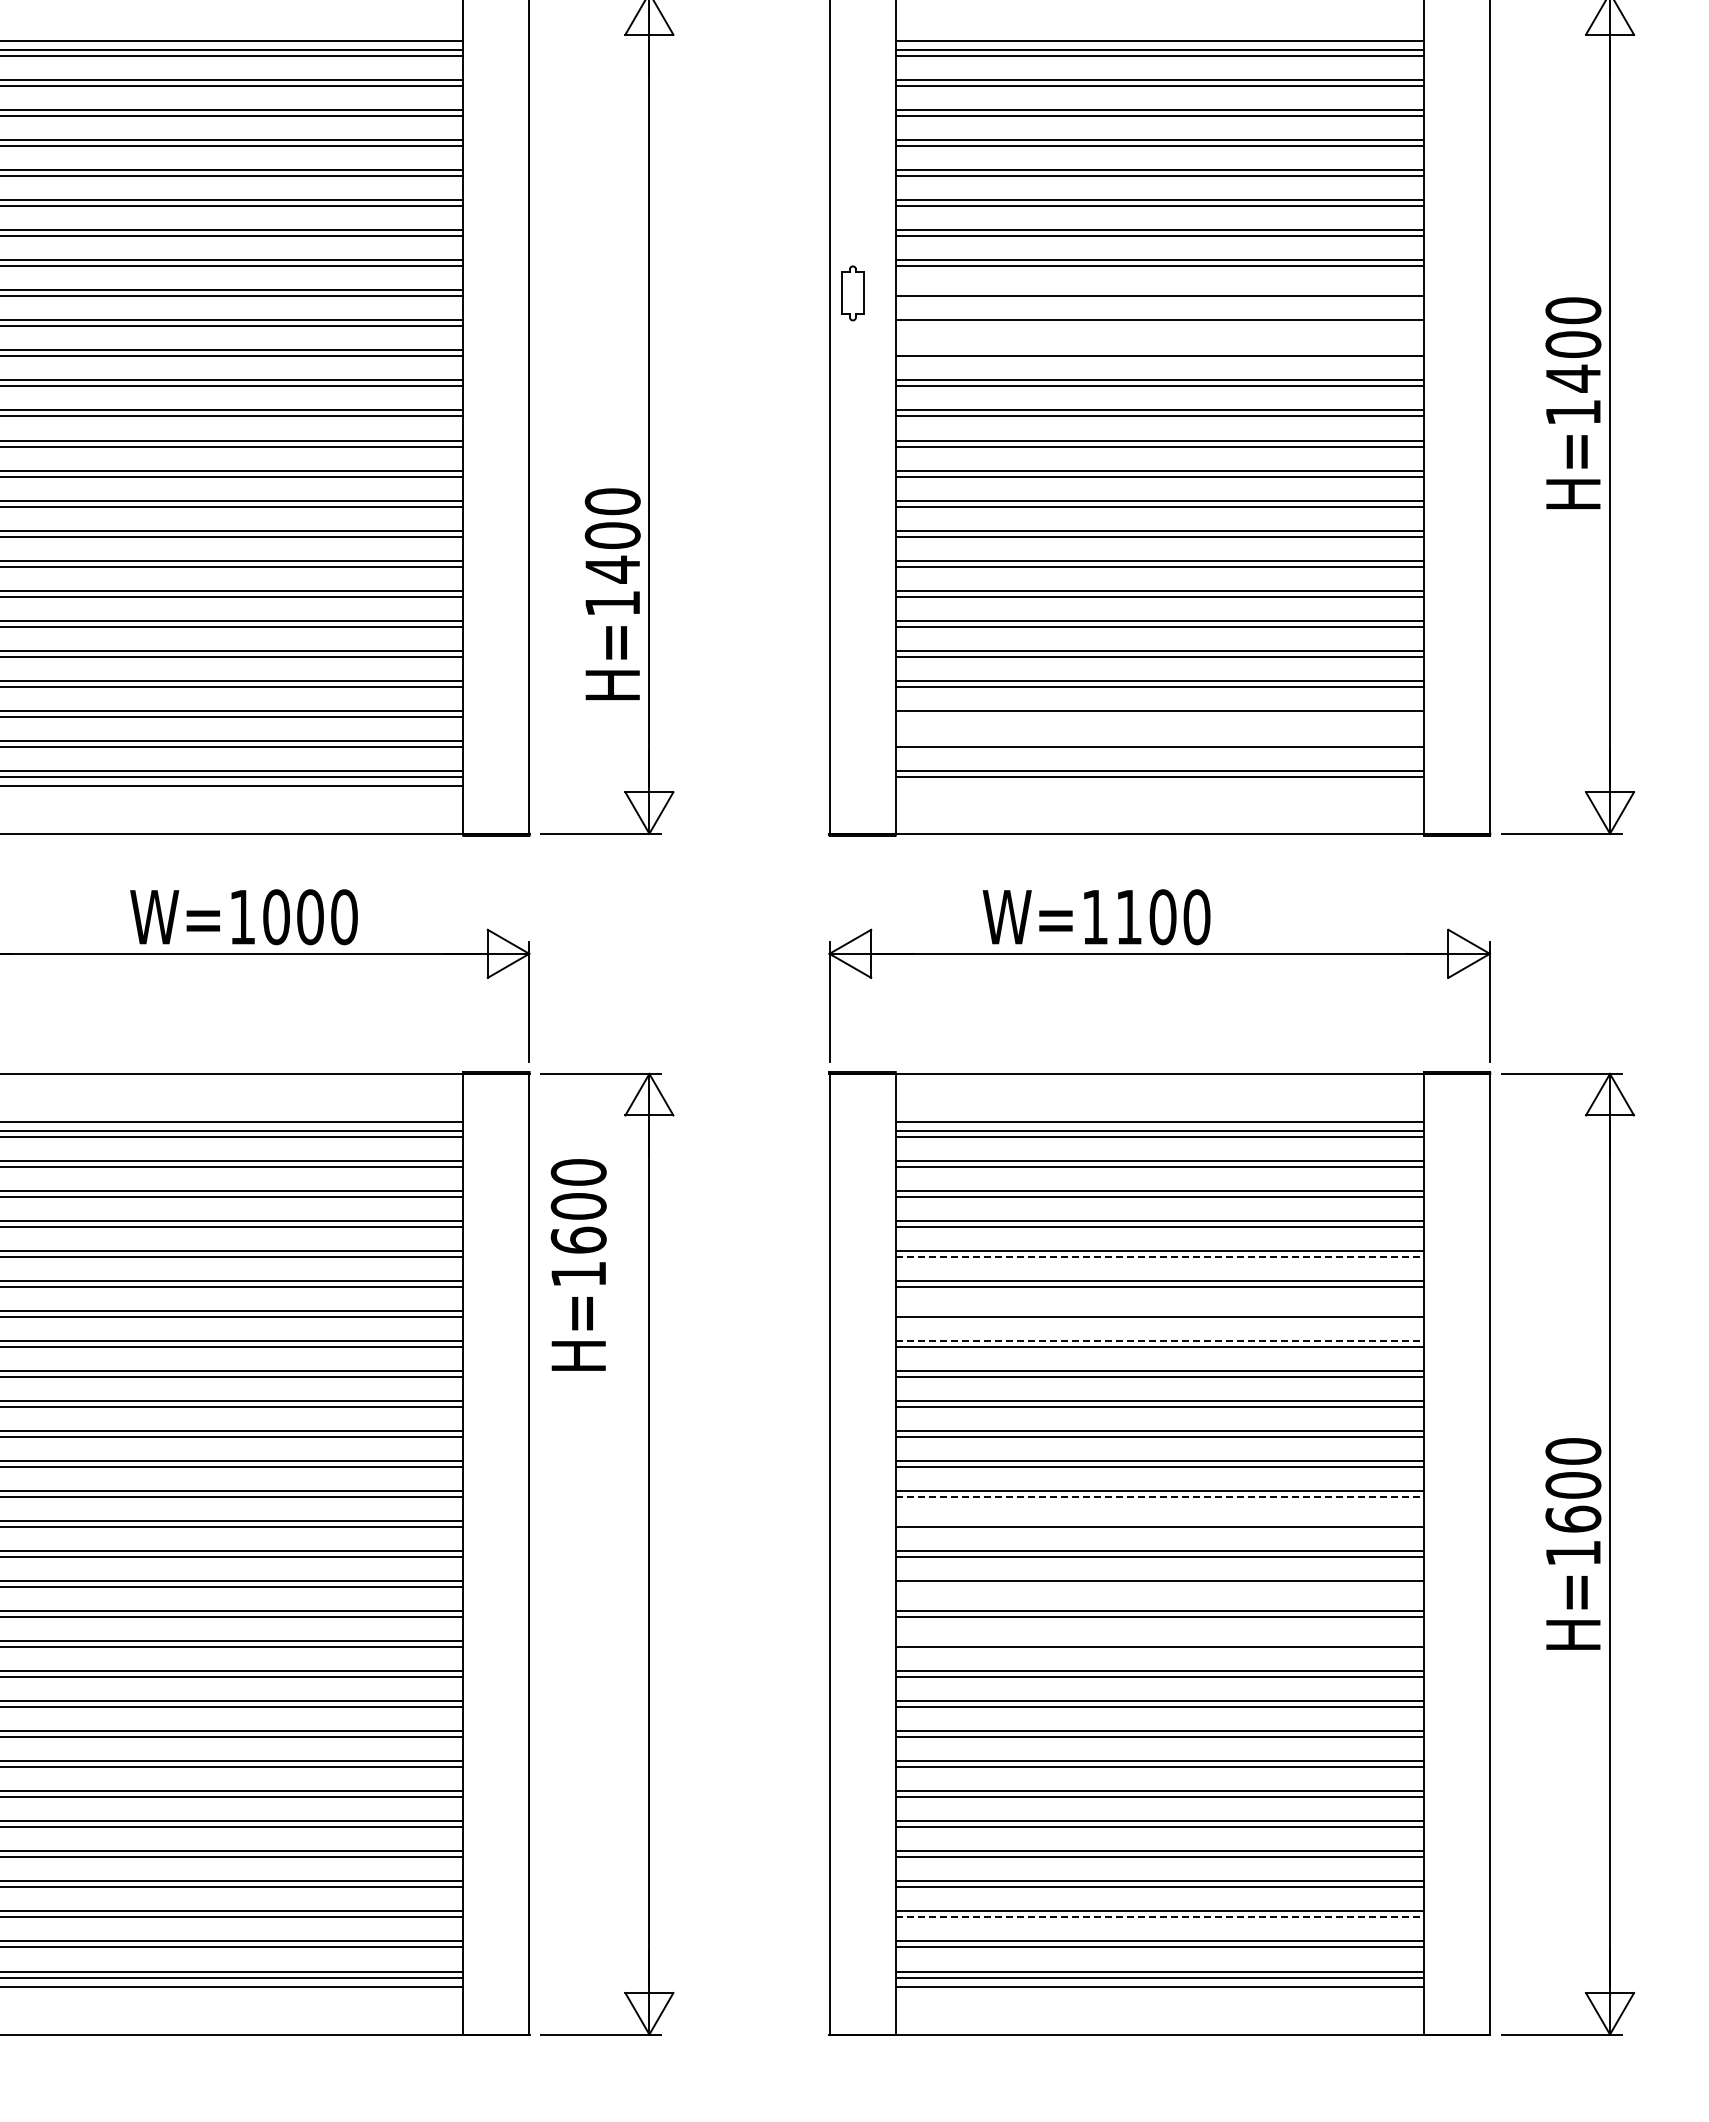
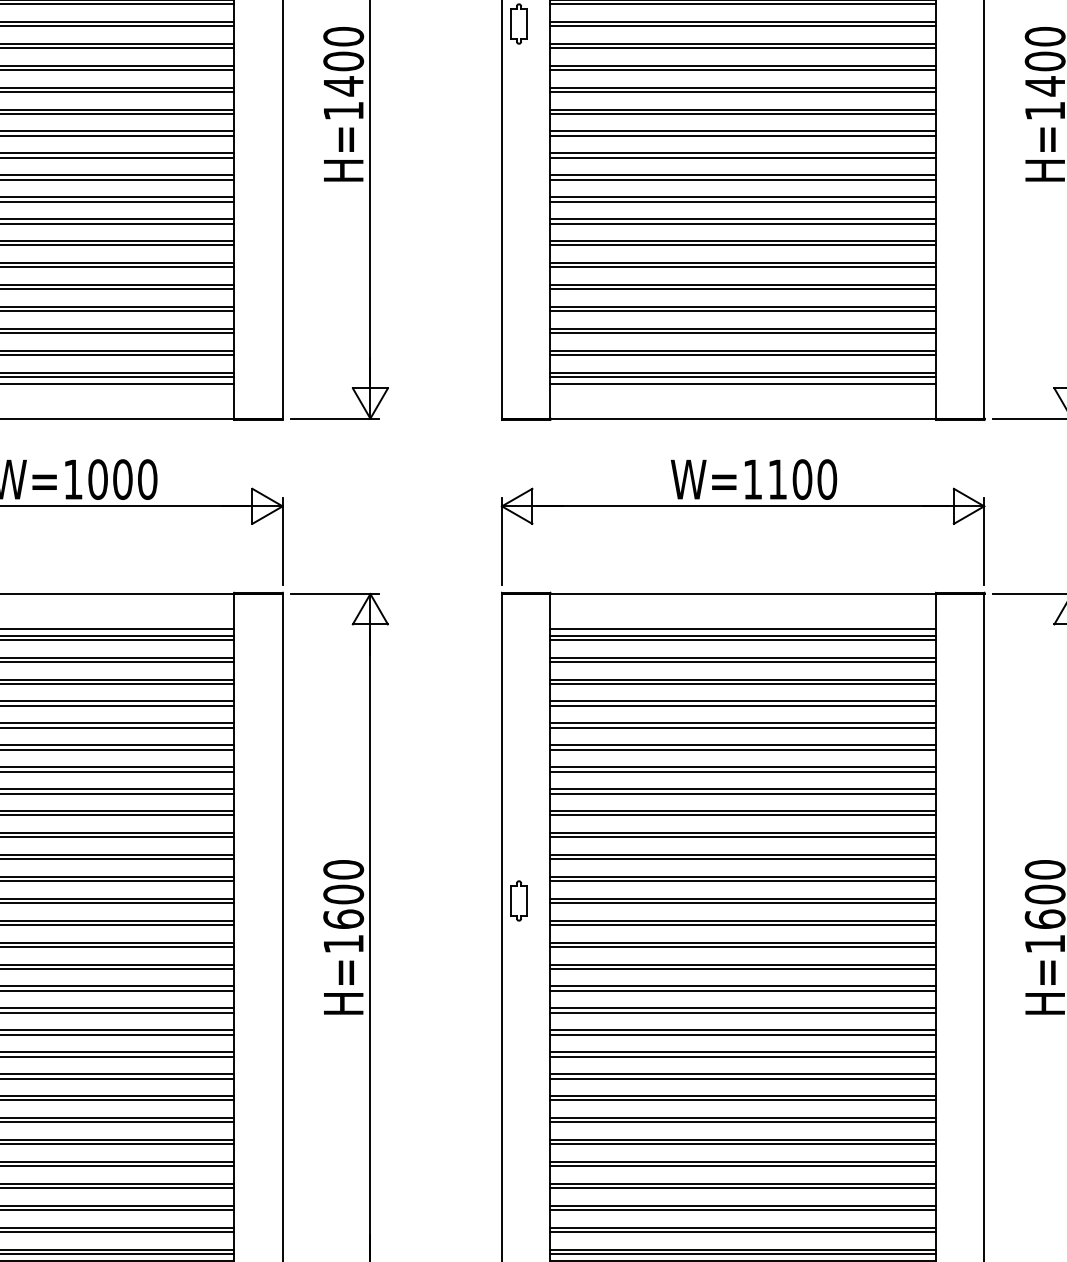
line: (1159, 290) -> (742, 21), added
line: (1159, 326) -> (742, 48), added
line: (1159, 350) -> (742, 65), added
text: (612, 593) -> (343, 103), moved
line: (1159, 716) -> (742, 333), added
line: (1159, 740) -> (742, 350), added
line: (1159, 785) -> (742, 383), added
text: (1096, 917) -> (753, 479), moved
line: (1160, 1257) -> (743, 728), dashed -> solid
text: (578, 1264) -> (343, 936), moved
line: (1159, 1311) -> (742, 767), added
line: (1160, 1341) -> (743, 789), dashed -> solid
part: (852, 1494) -> (518, 901), added
line: (1160, 1497) -> (743, 903), dashed -> solid
line: (1159, 1521) -> (742, 920), added
line: (1159, 1587) -> (742, 969), added
line: (1159, 1641) -> (742, 1008), added
line: (1160, 1917) -> (743, 1210), dashed -> solid

